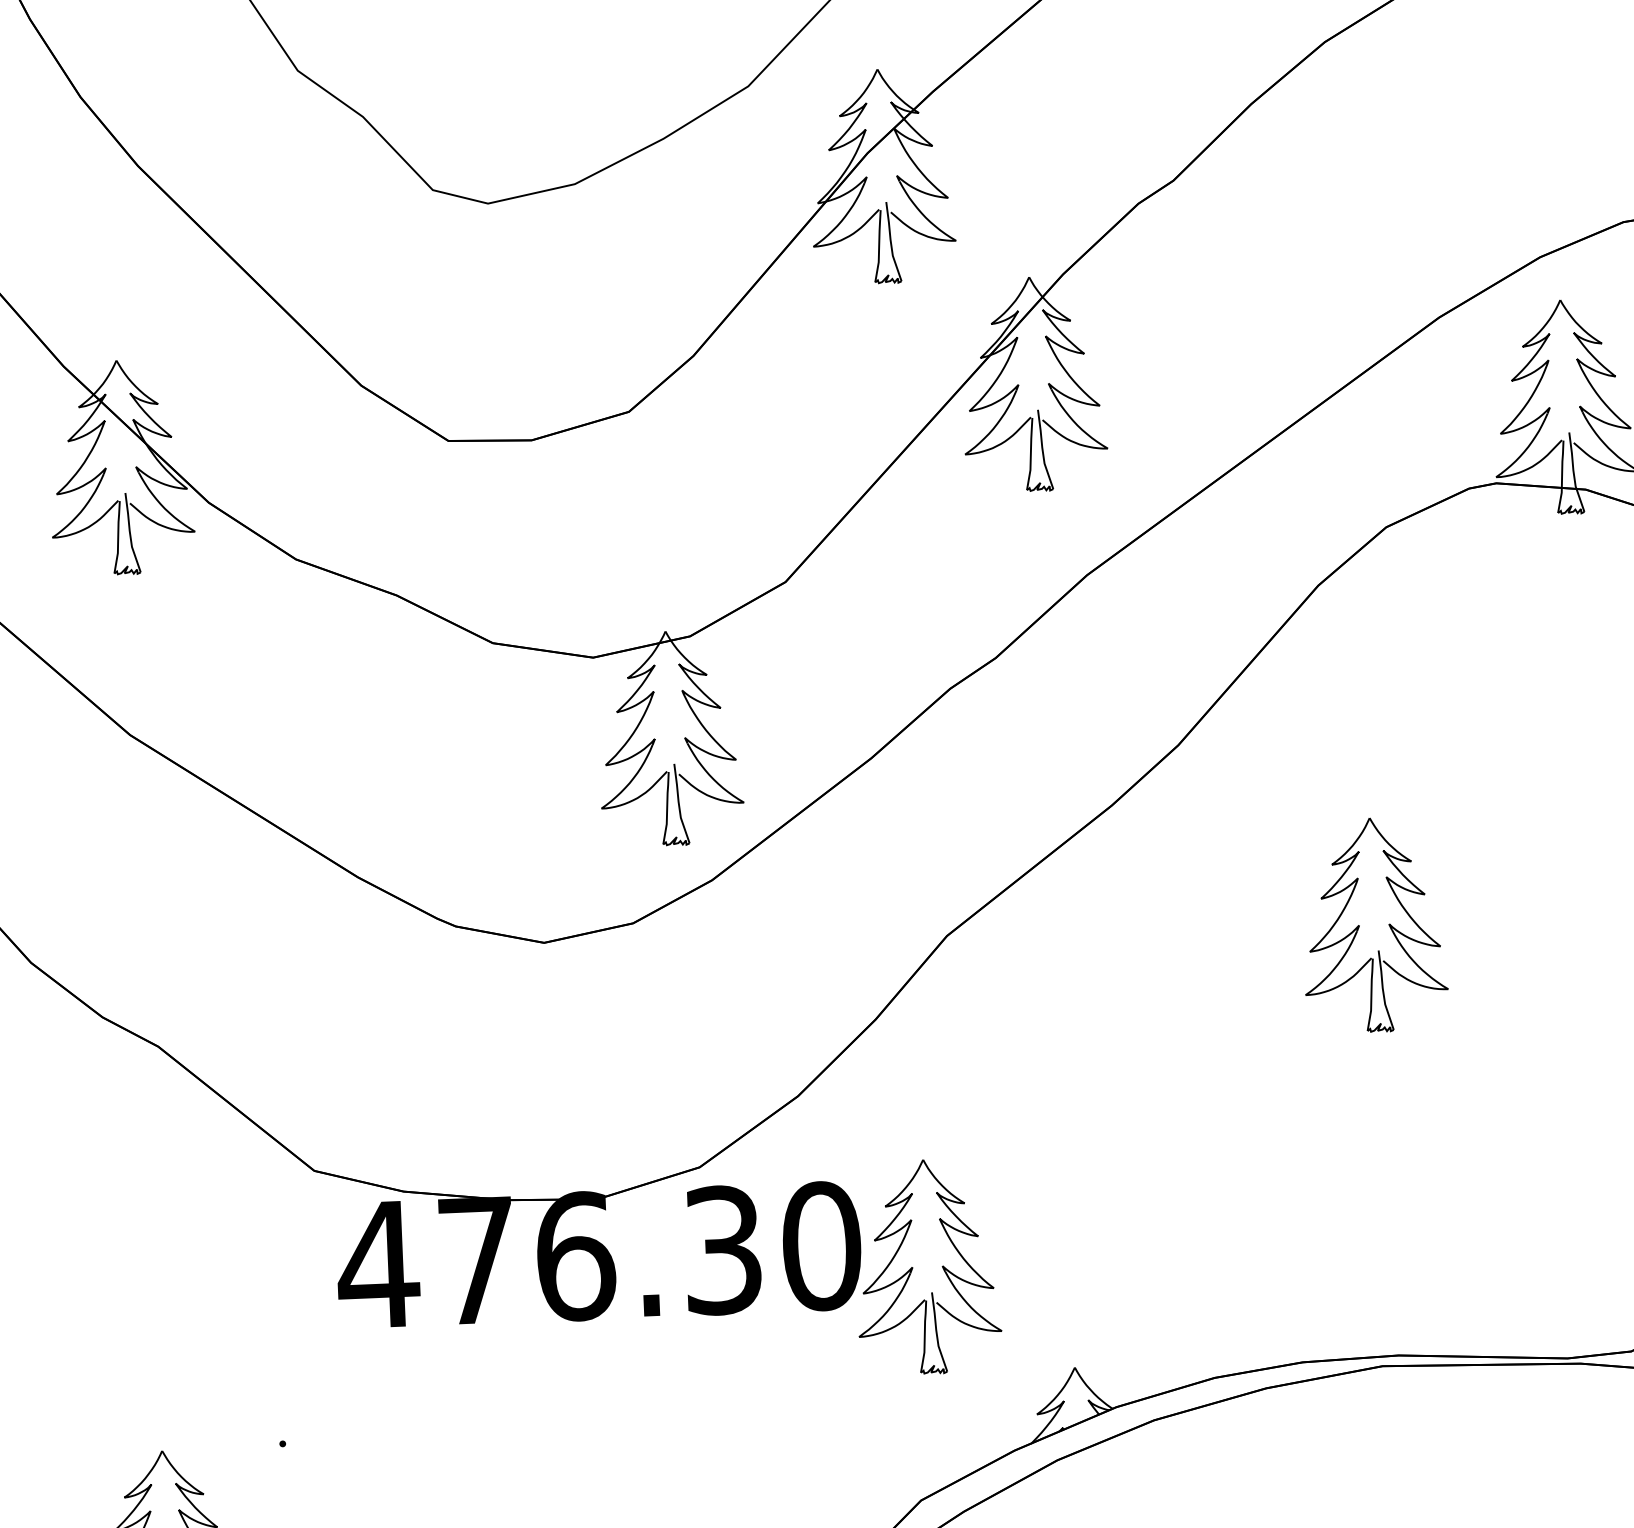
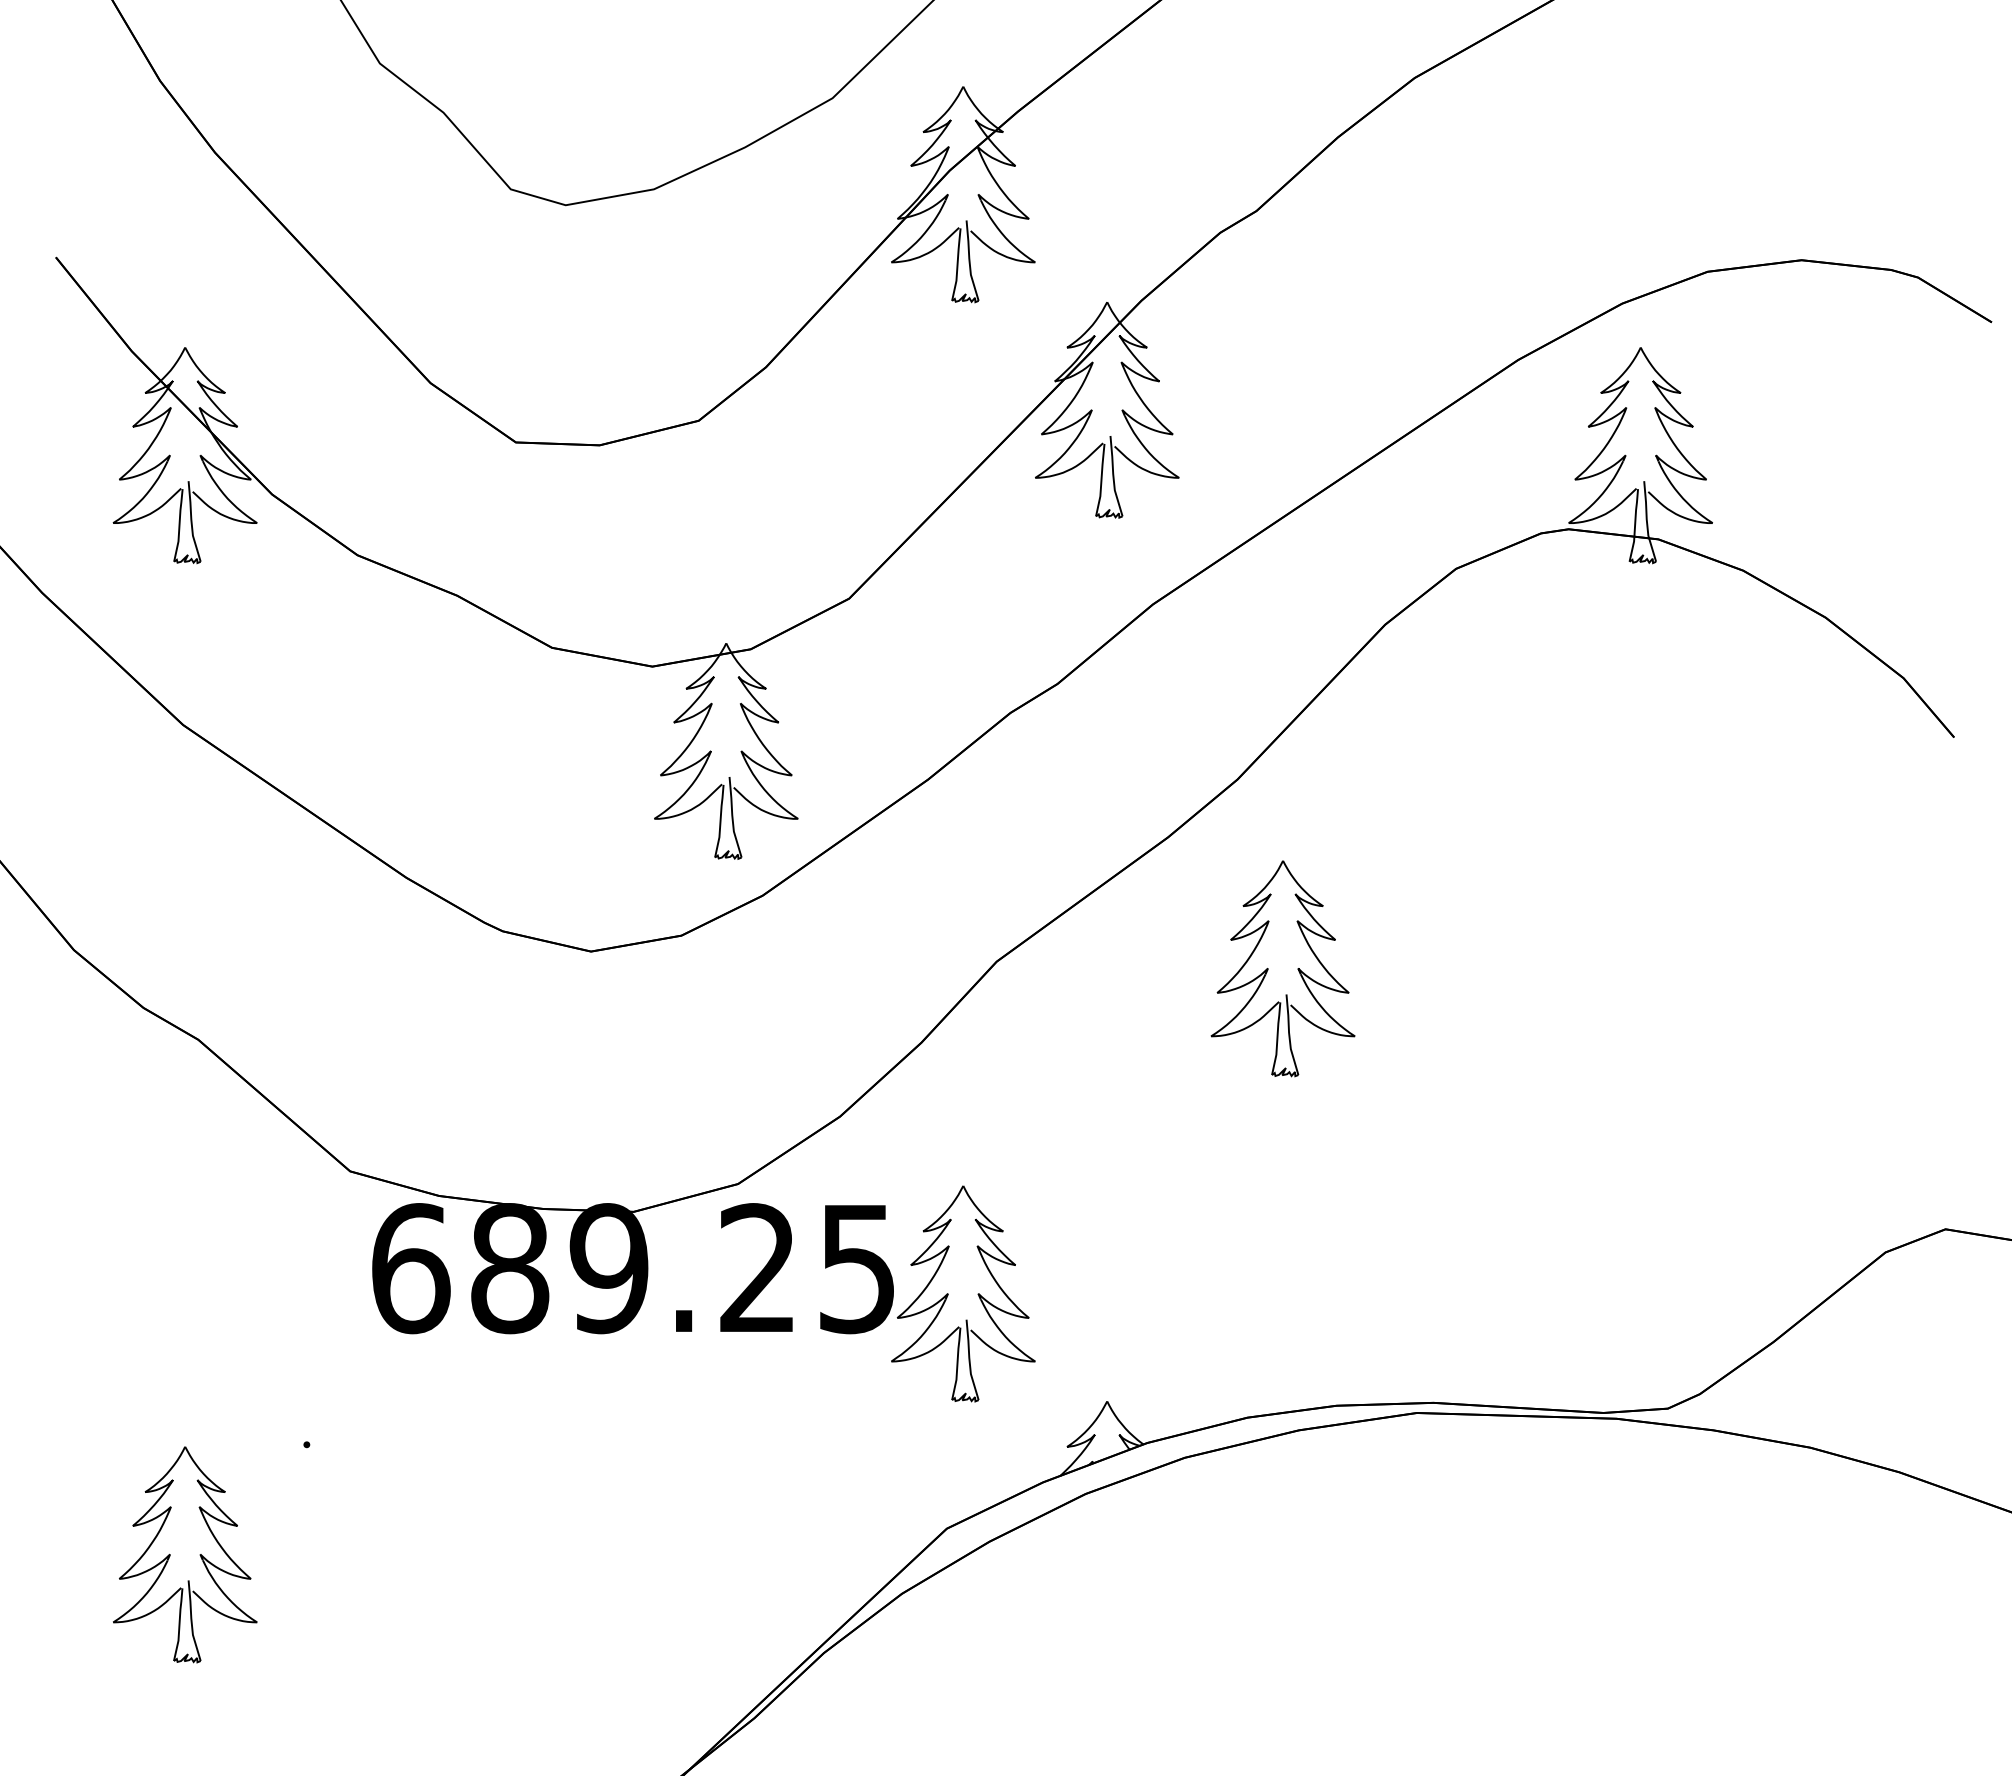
part: (1359, 925) -> (1268, 968), moved
text: (598, 1255) -> (632, 1268), 476.30 -> 689.25

